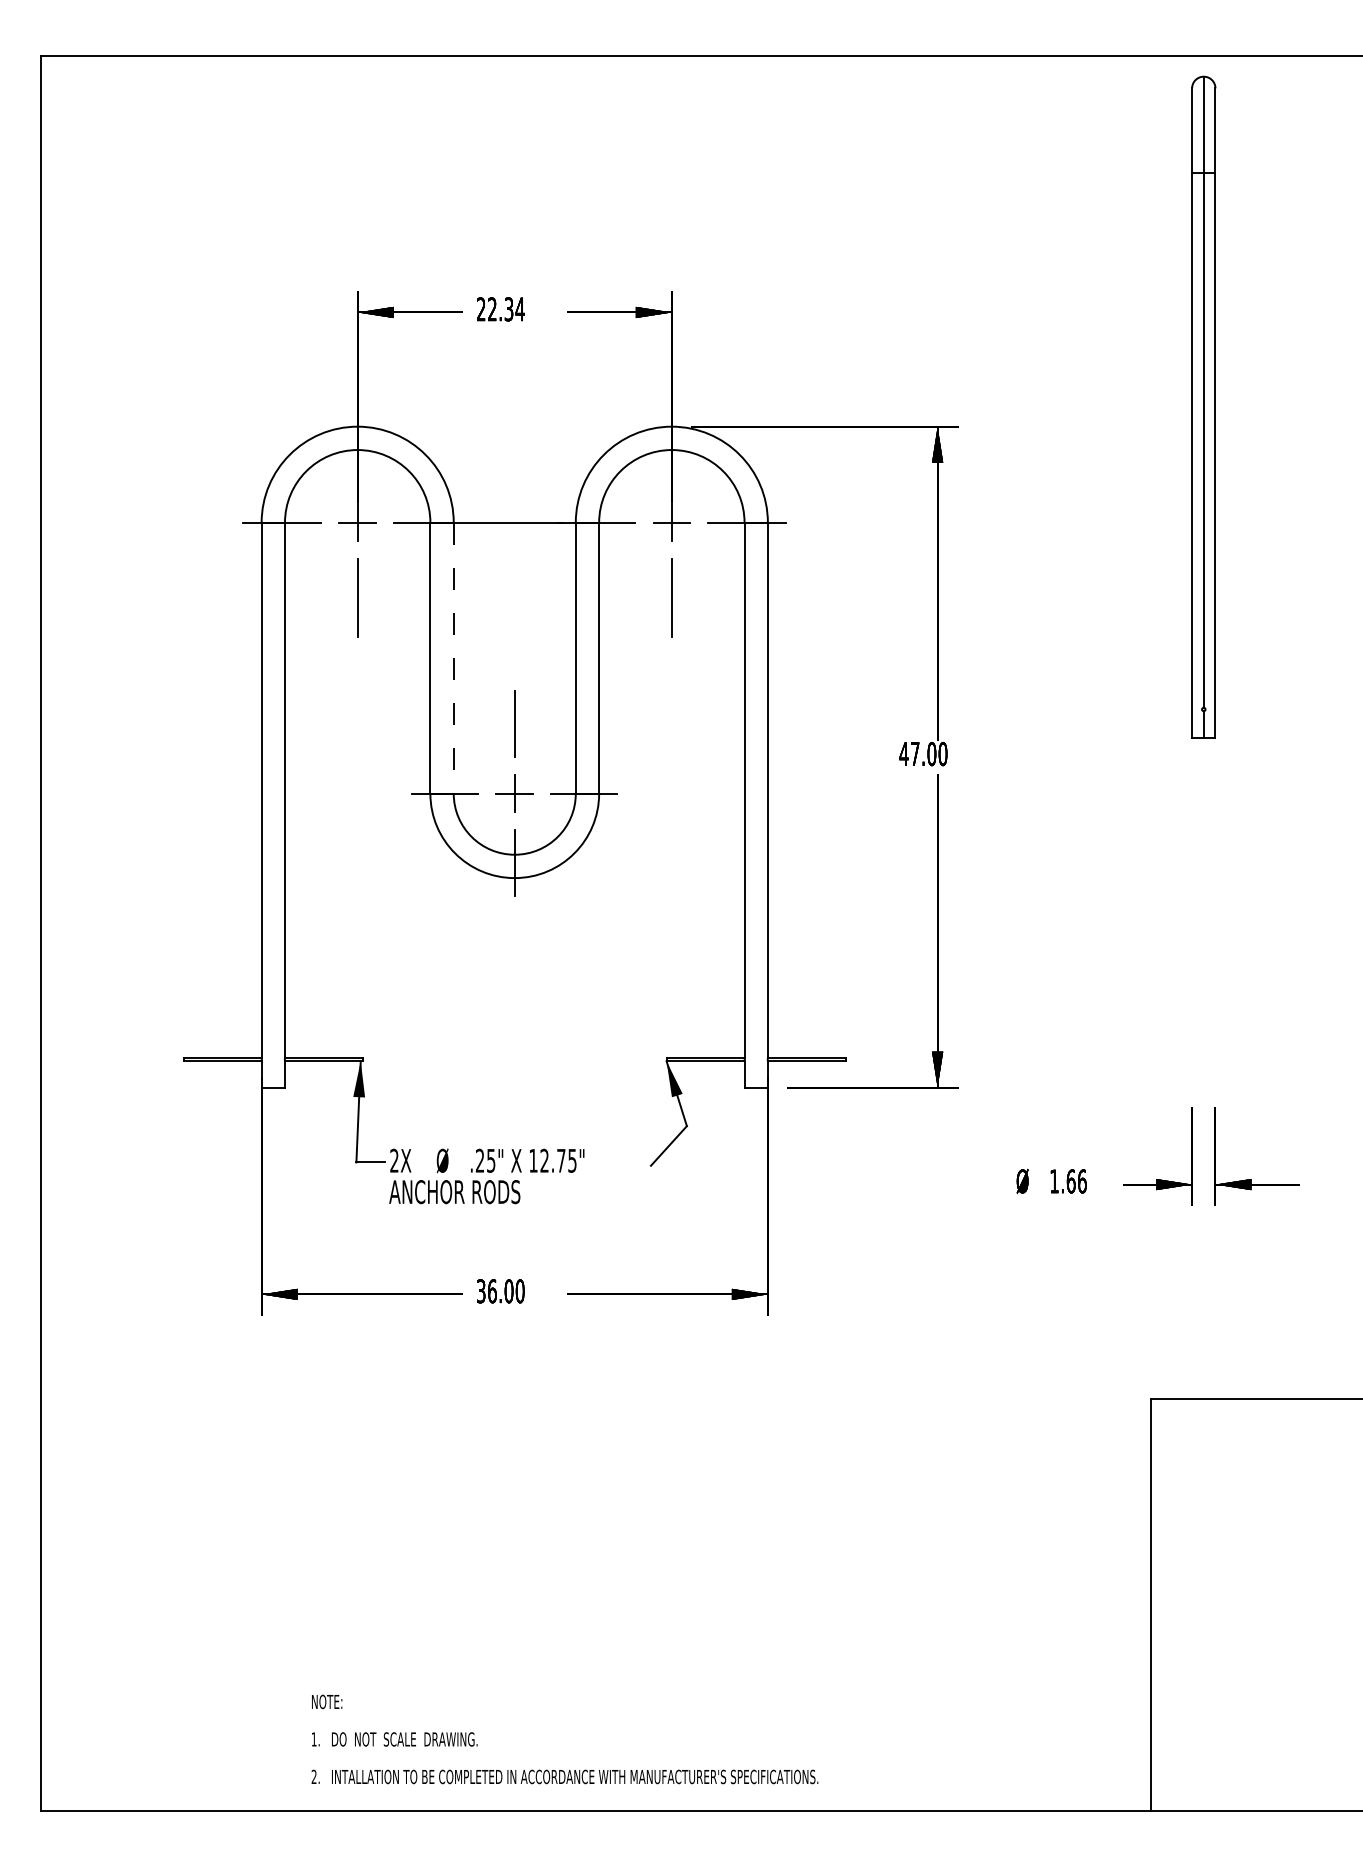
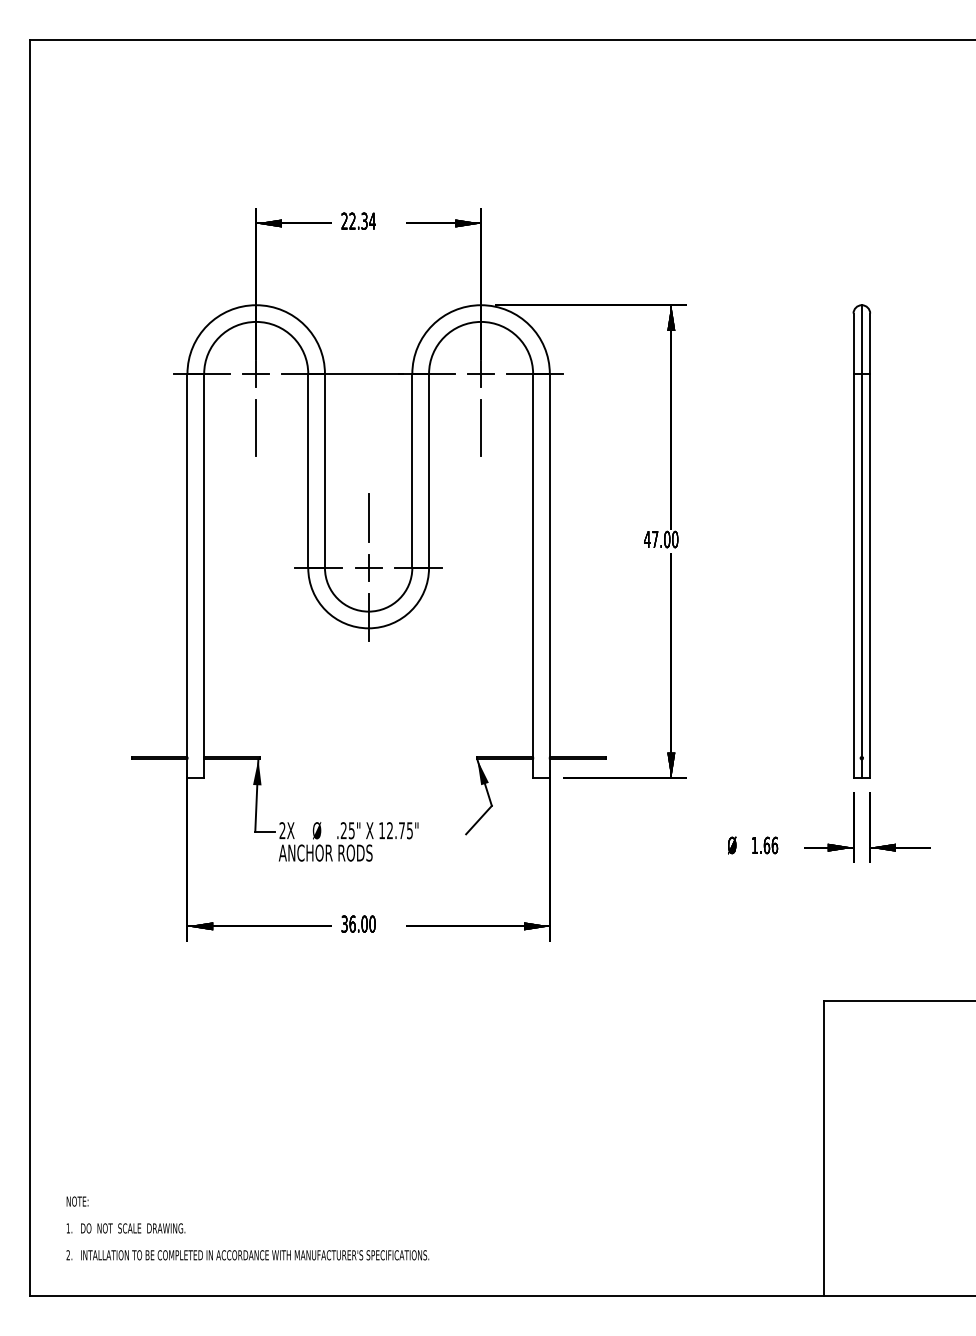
part: (1203, 406) -> (861, 541), moved
line: (453, 658) -> (324, 471), dashed -> solid
text: (564, 1739) -> (247, 1228), moved

